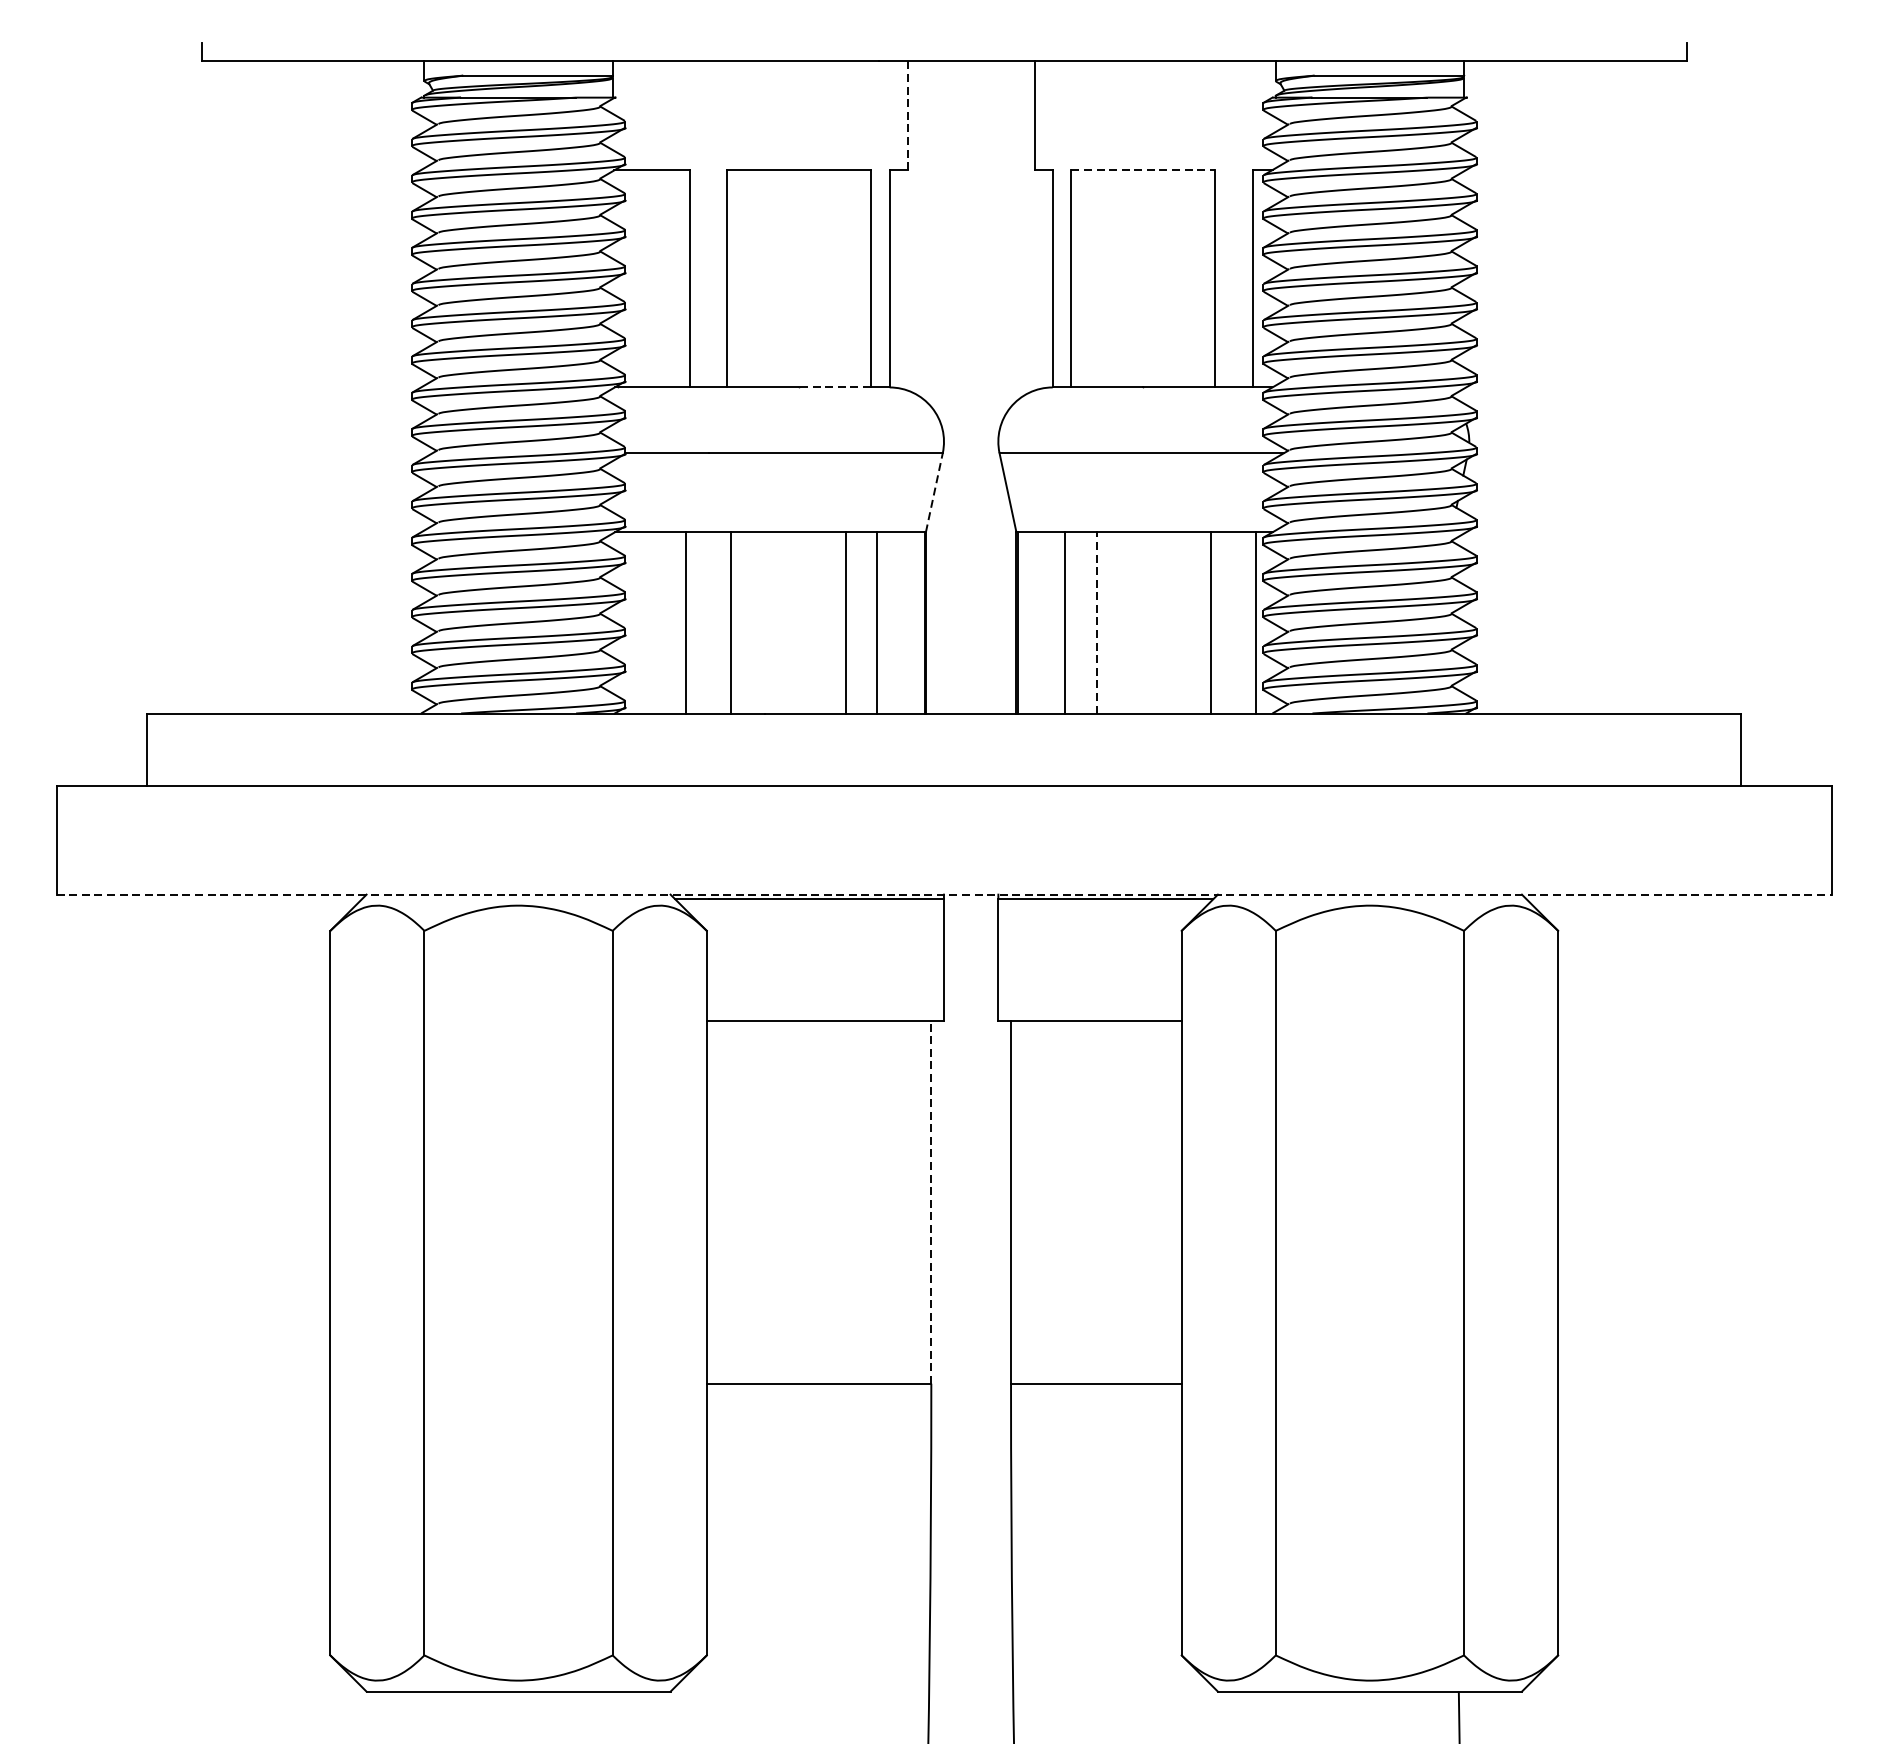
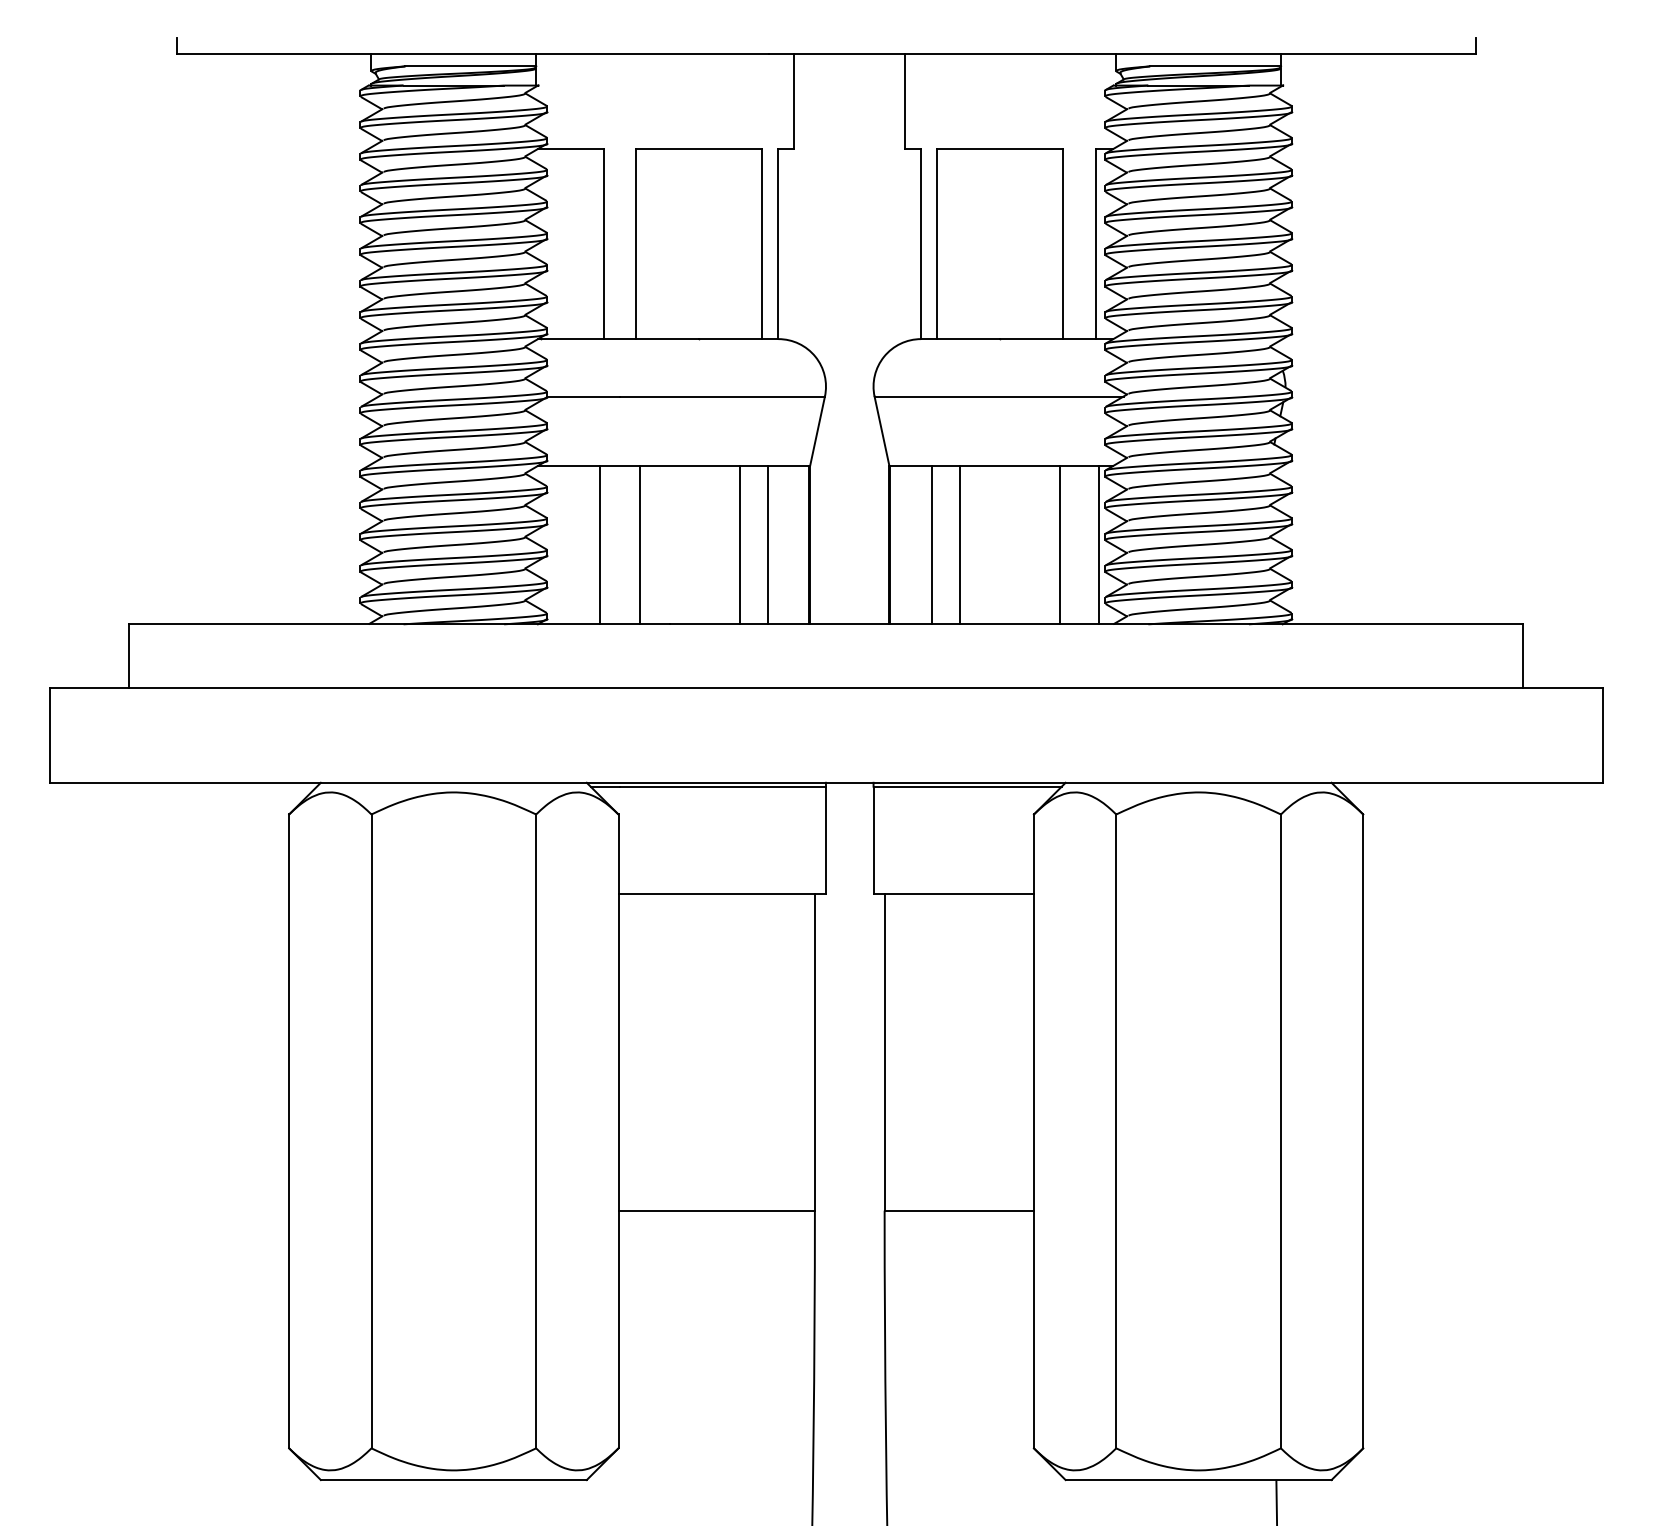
line: (907, 115) -> (794, 101), dashed -> solid
line: (1143, 169) -> (1000, 148), dashed -> solid
line: (834, 387) -> (730, 339), dashed -> solid
line: (934, 491) -> (817, 430), dashed -> solid
line: (1096, 622) -> (959, 544), dashed -> solid
line: (944, 894) -> (826, 782), dashed -> solid
line: (930, 1201) -> (814, 1051), dashed -> solid

